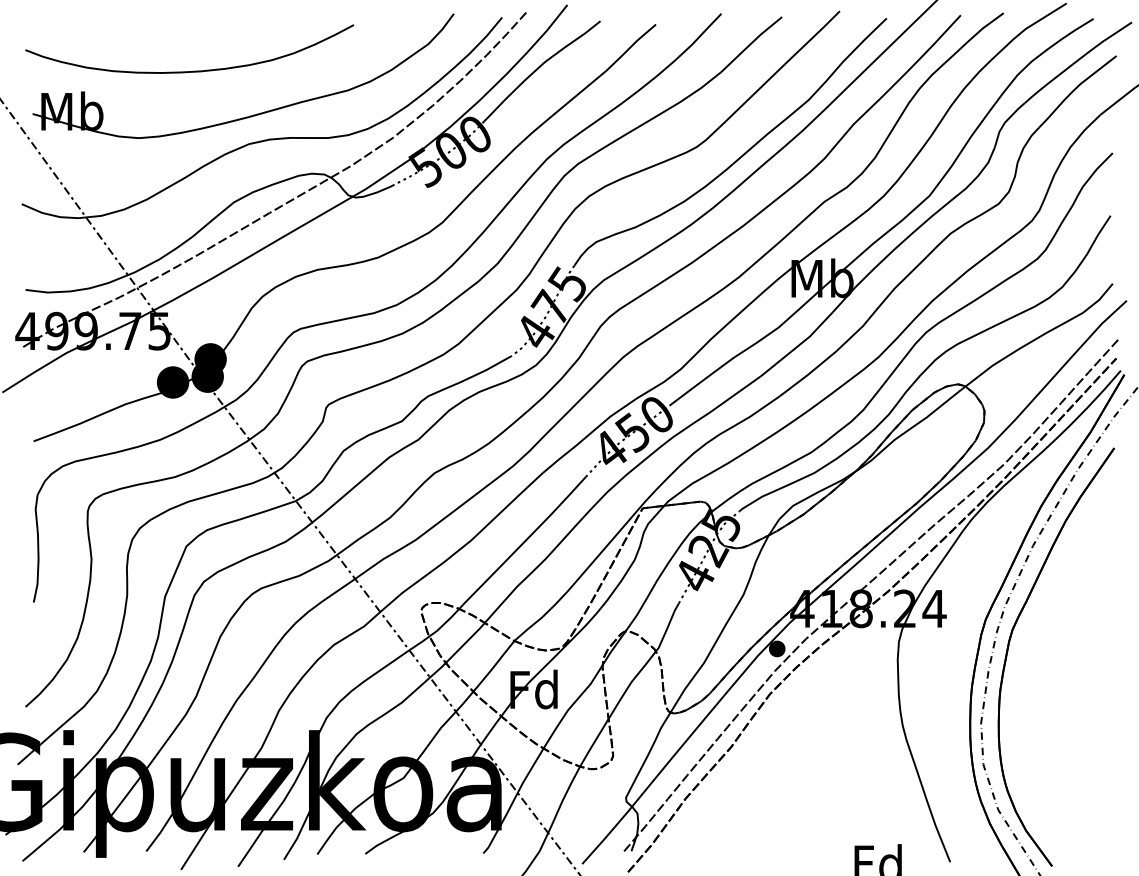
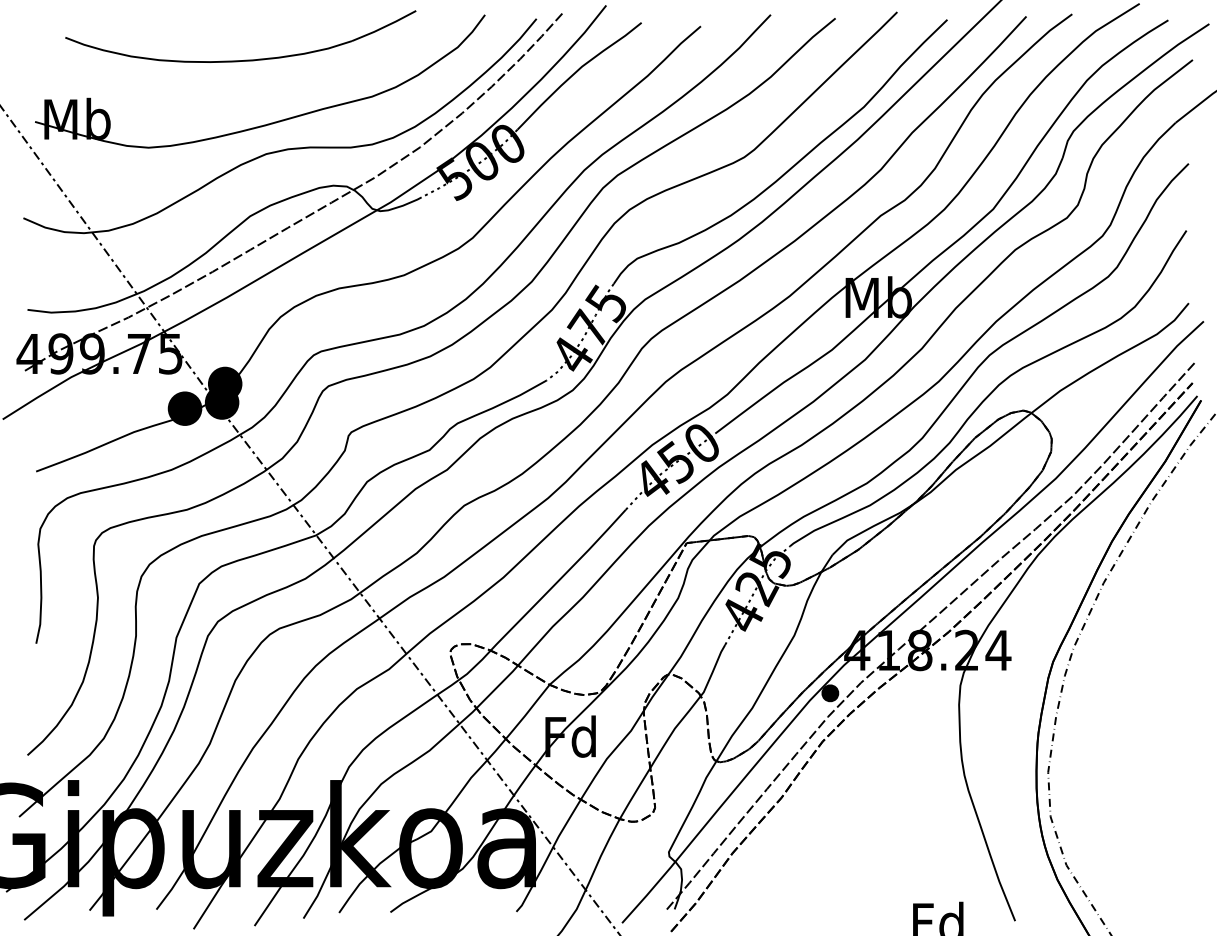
part: (194, 70) -> (245, 59), moved
part: (1009, 646) -> (1078, 690), removed

